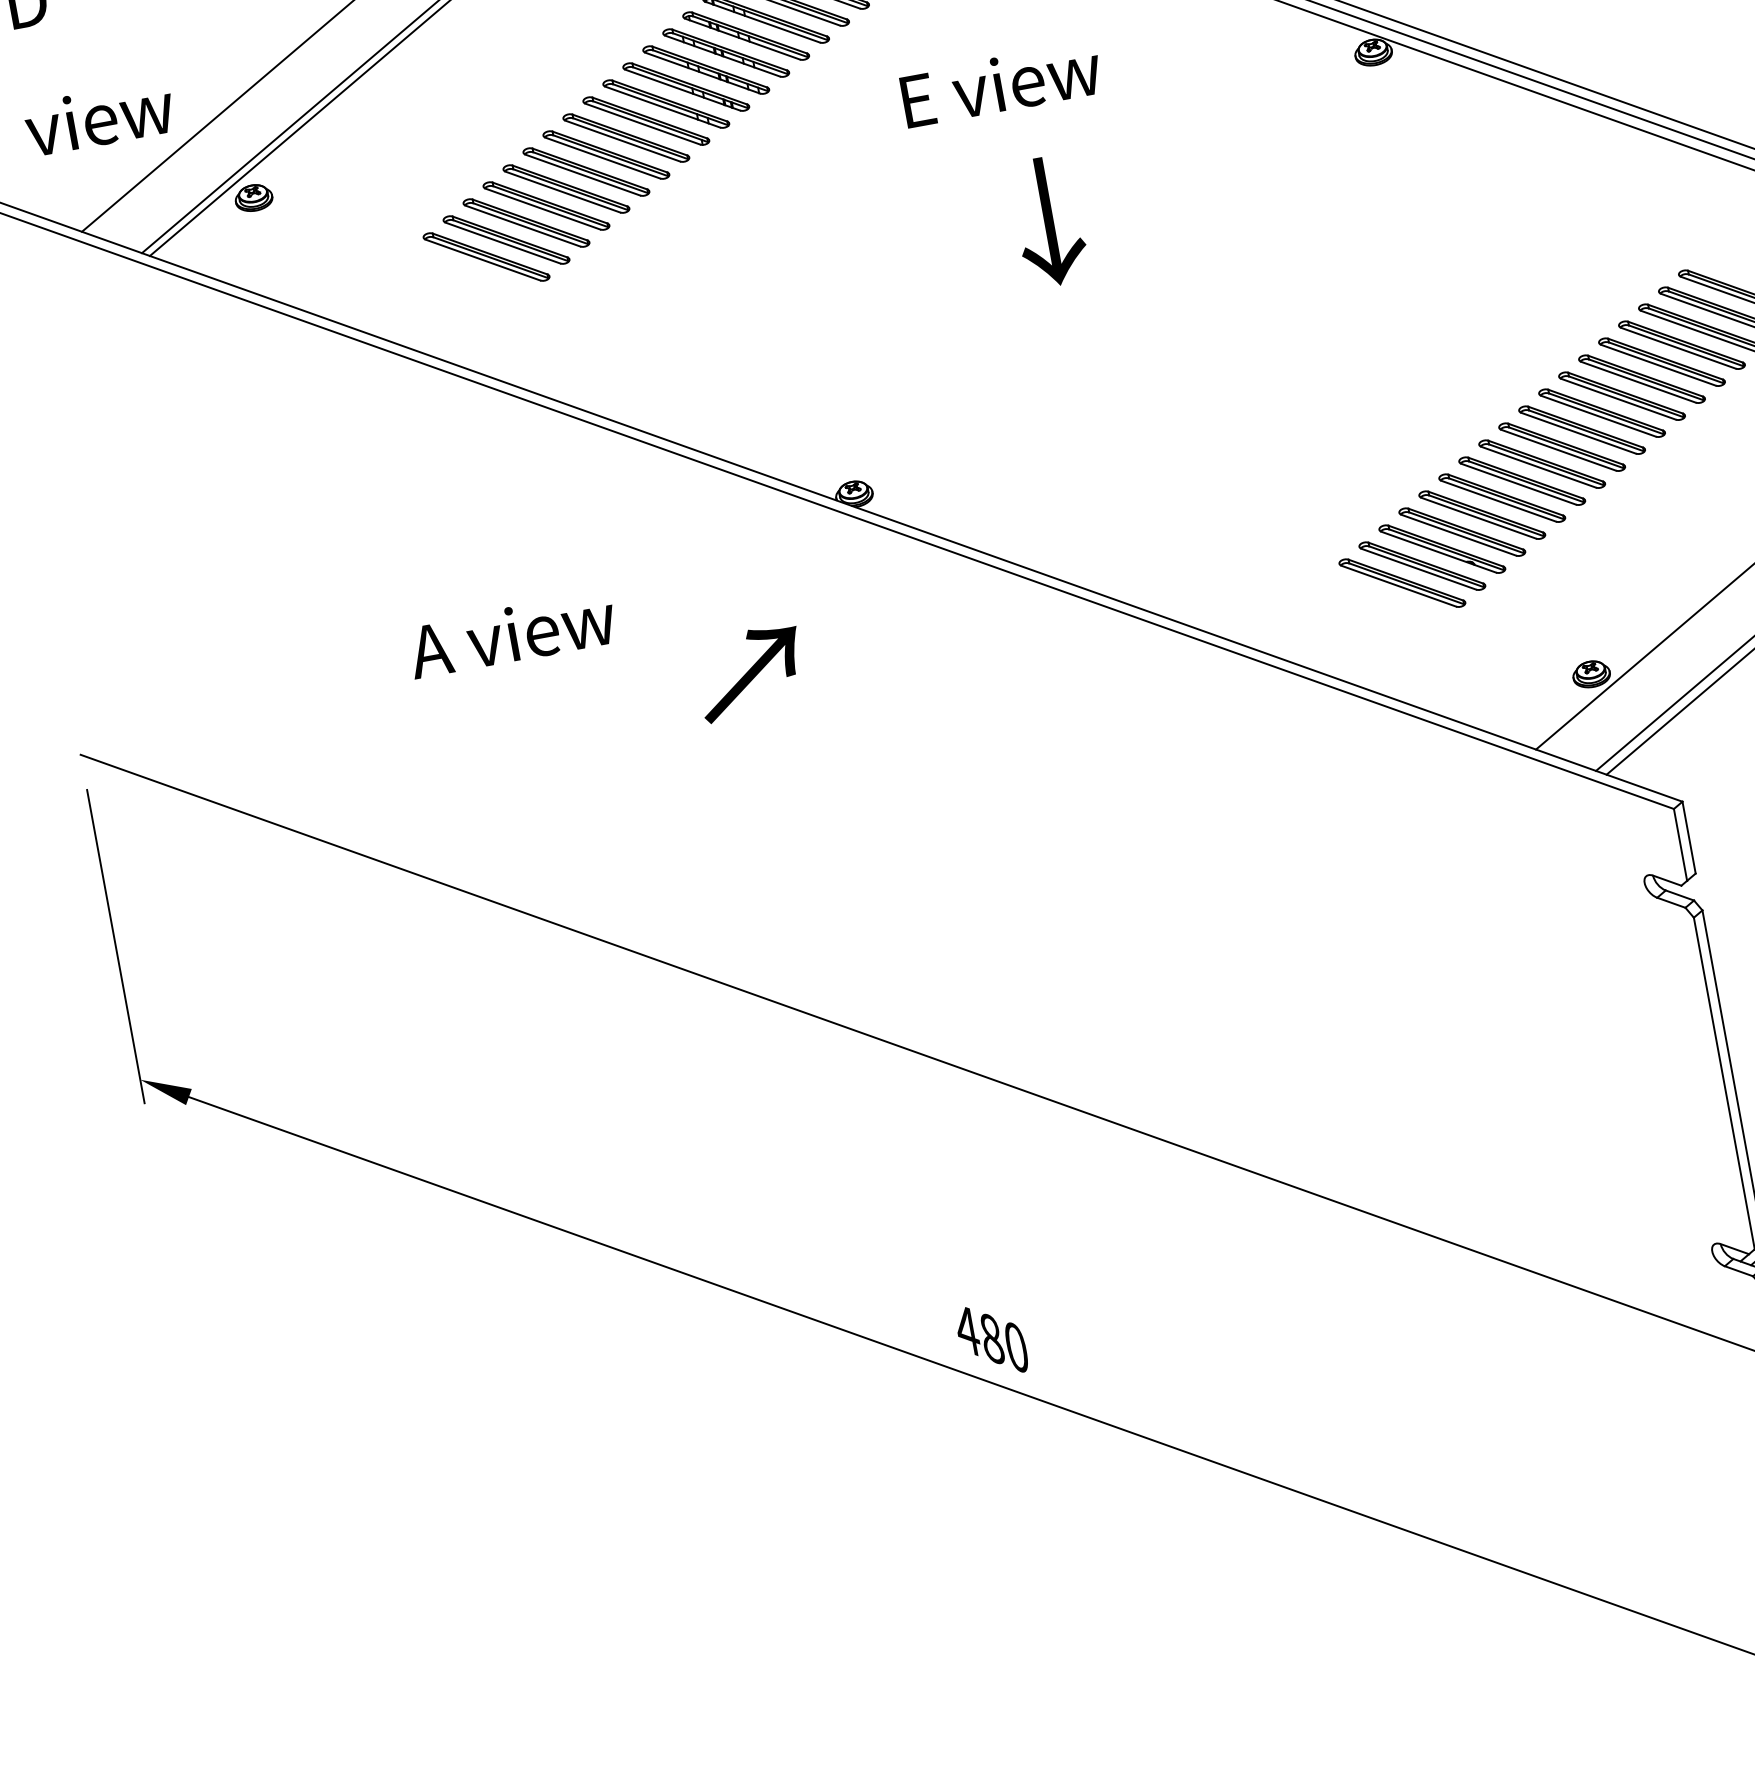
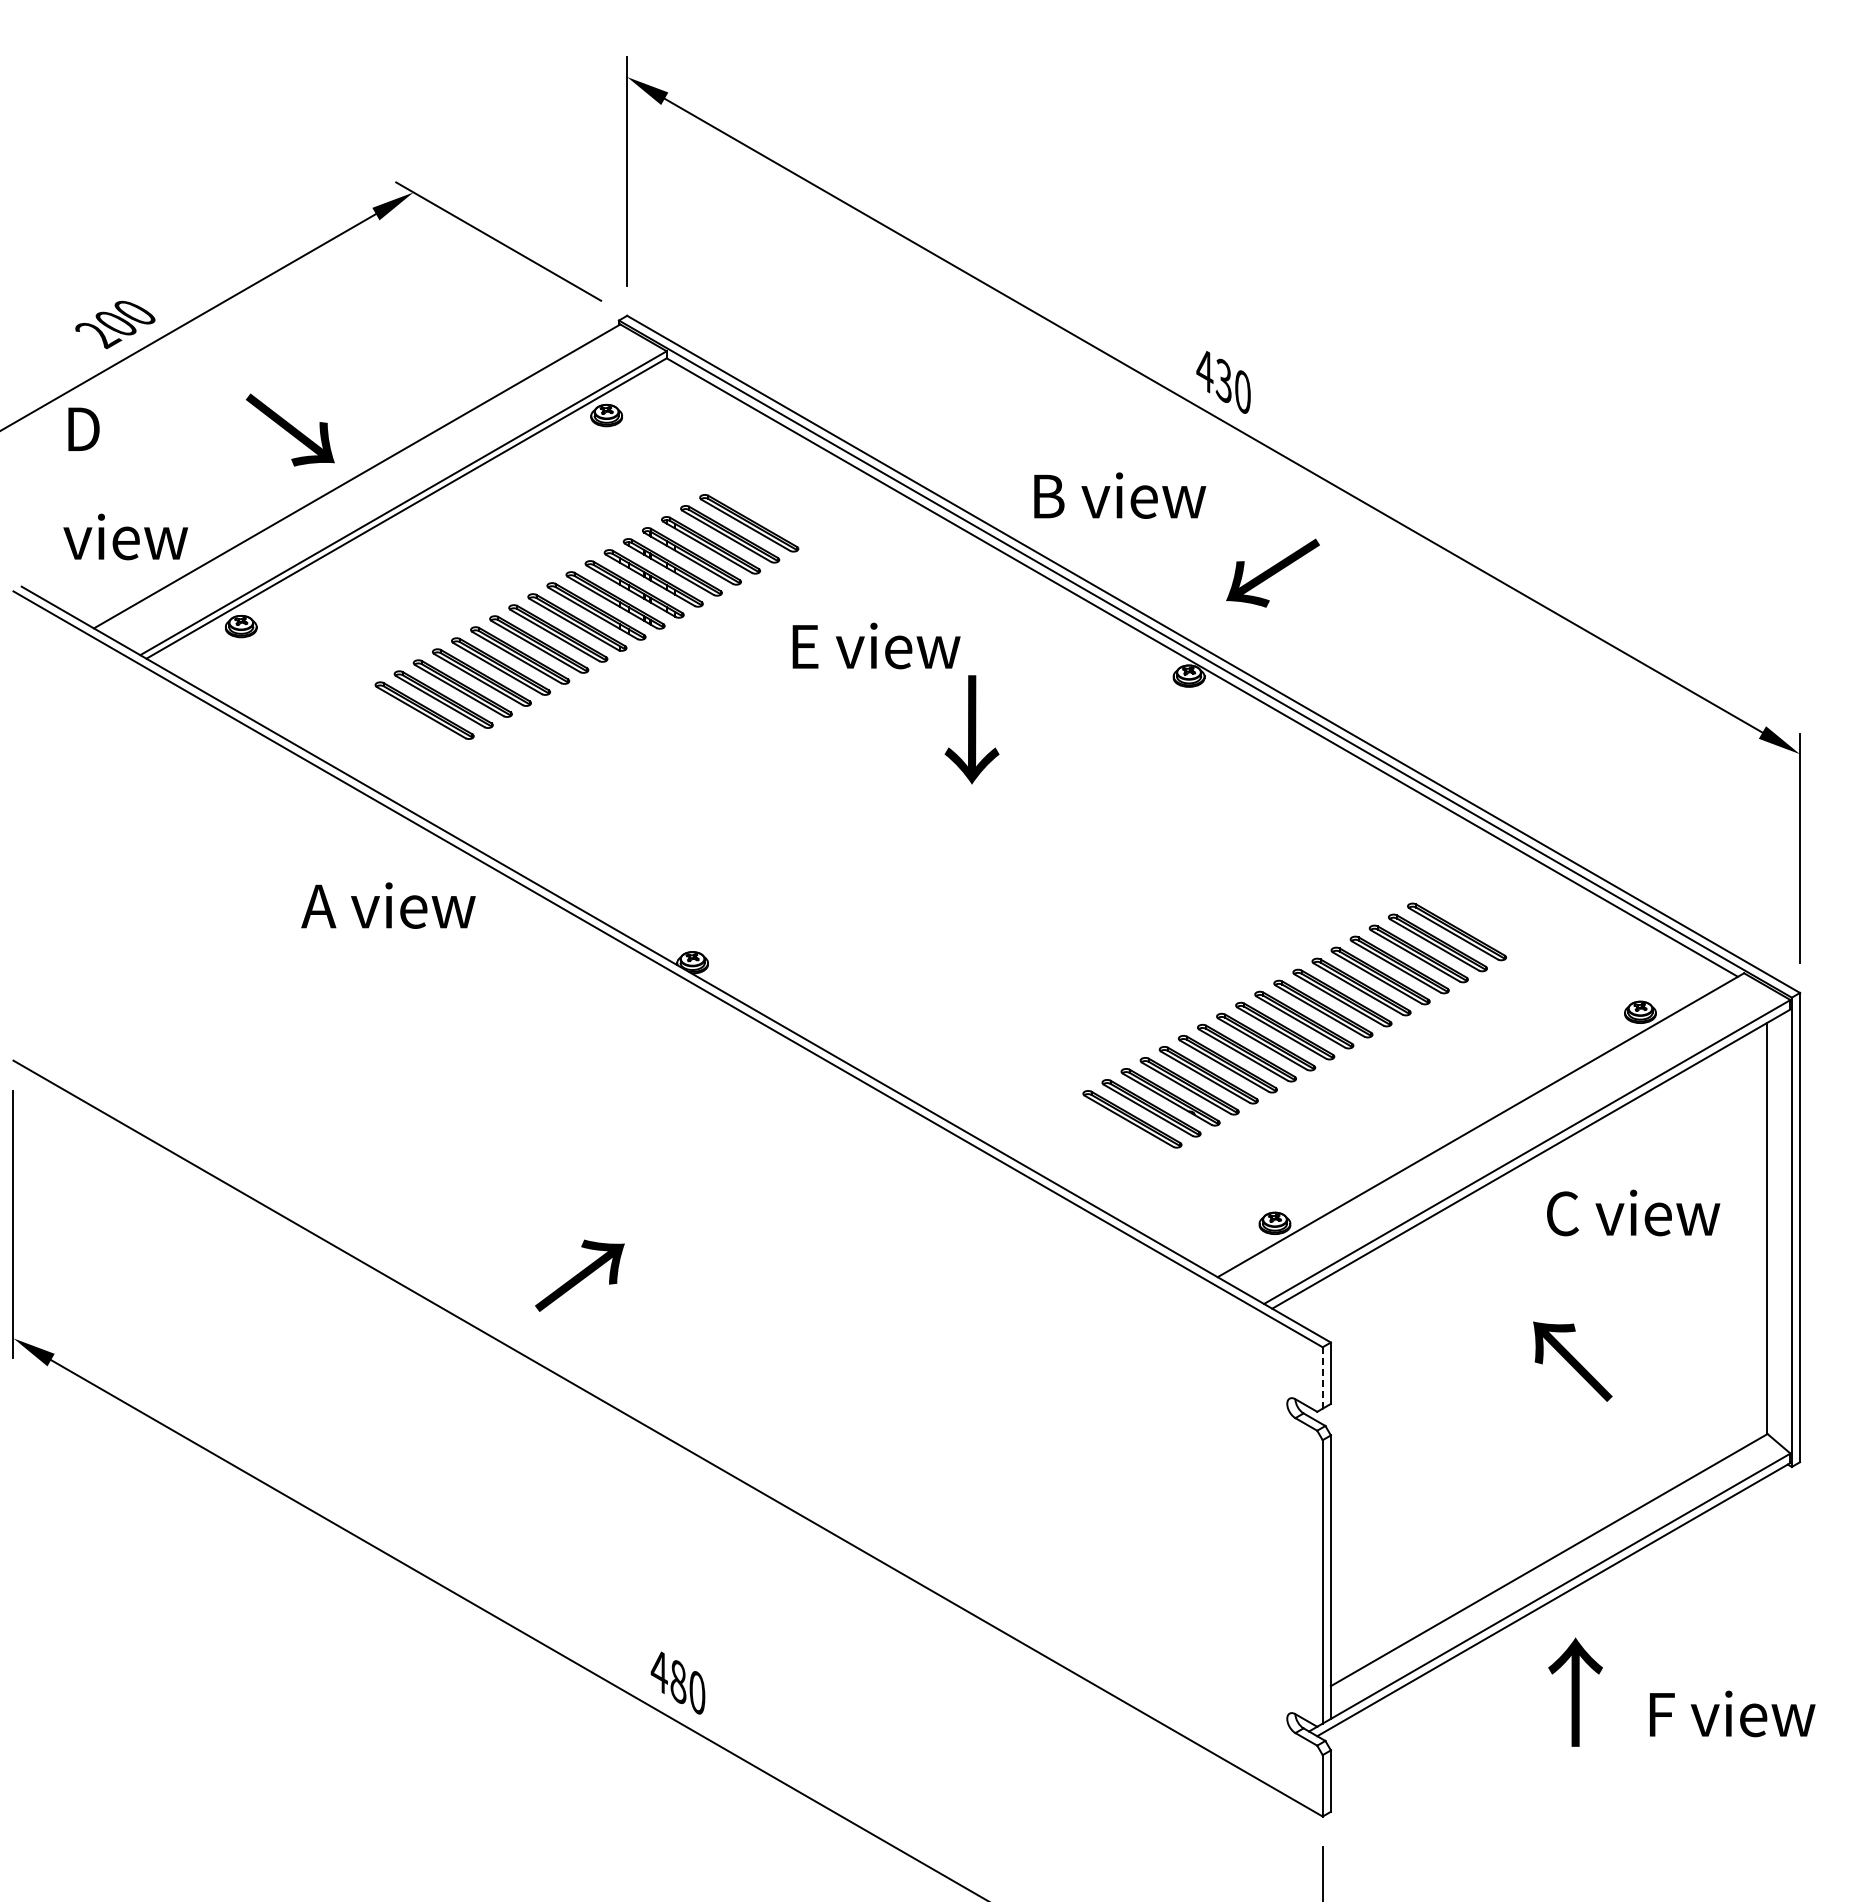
text: (1048, 221) -> (971, 729), moved
text: (512, 634) -> (388, 905), moved
text: (750, 672) -> (579, 1275), moved
line: (1680, 844) -> (1322, 1377), solid -> dashed

